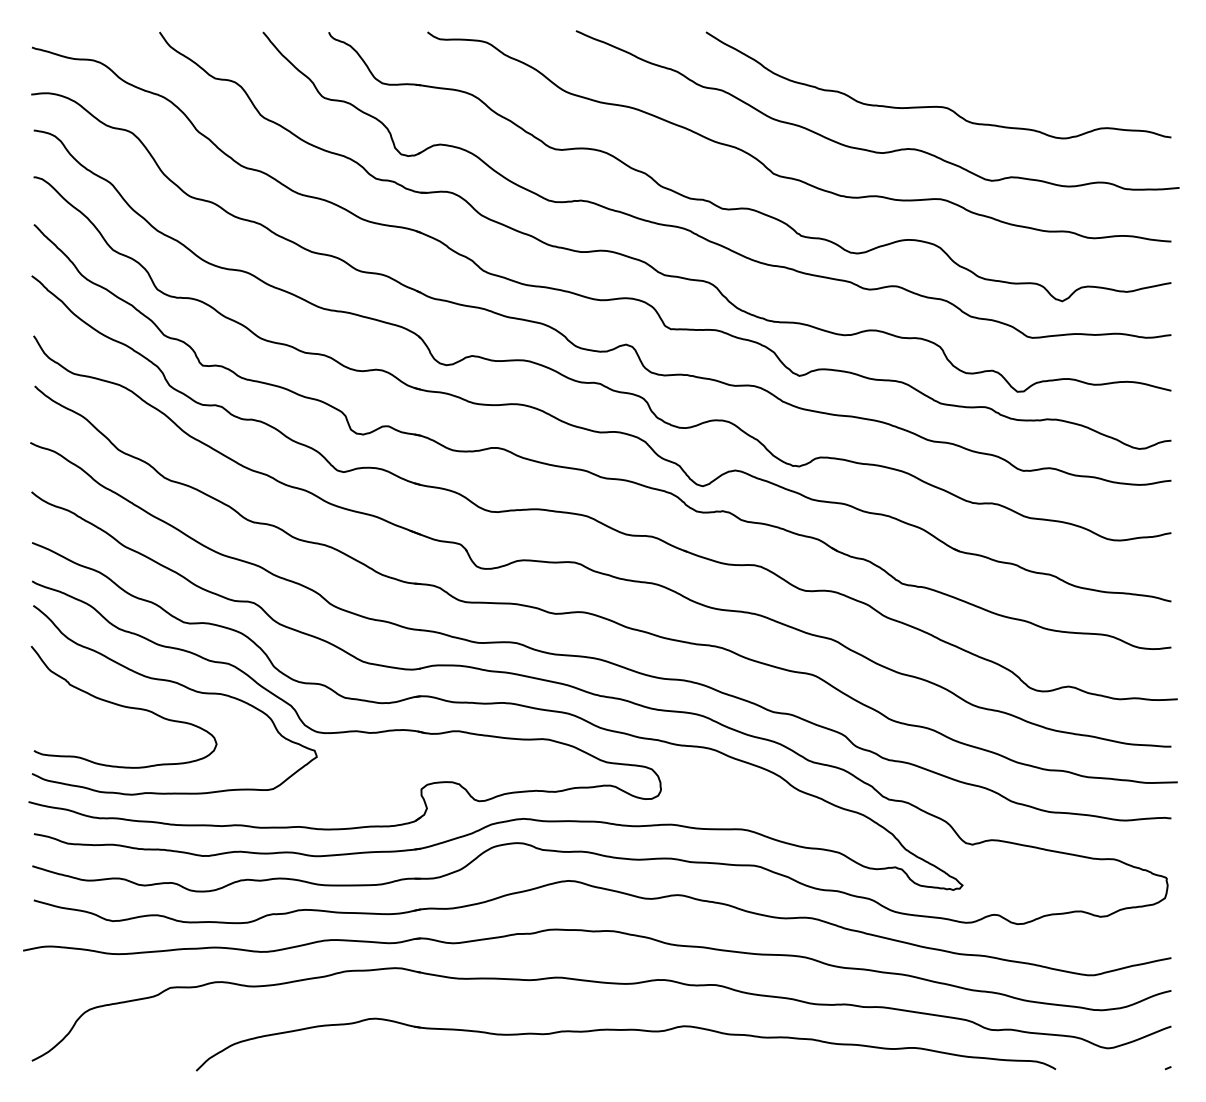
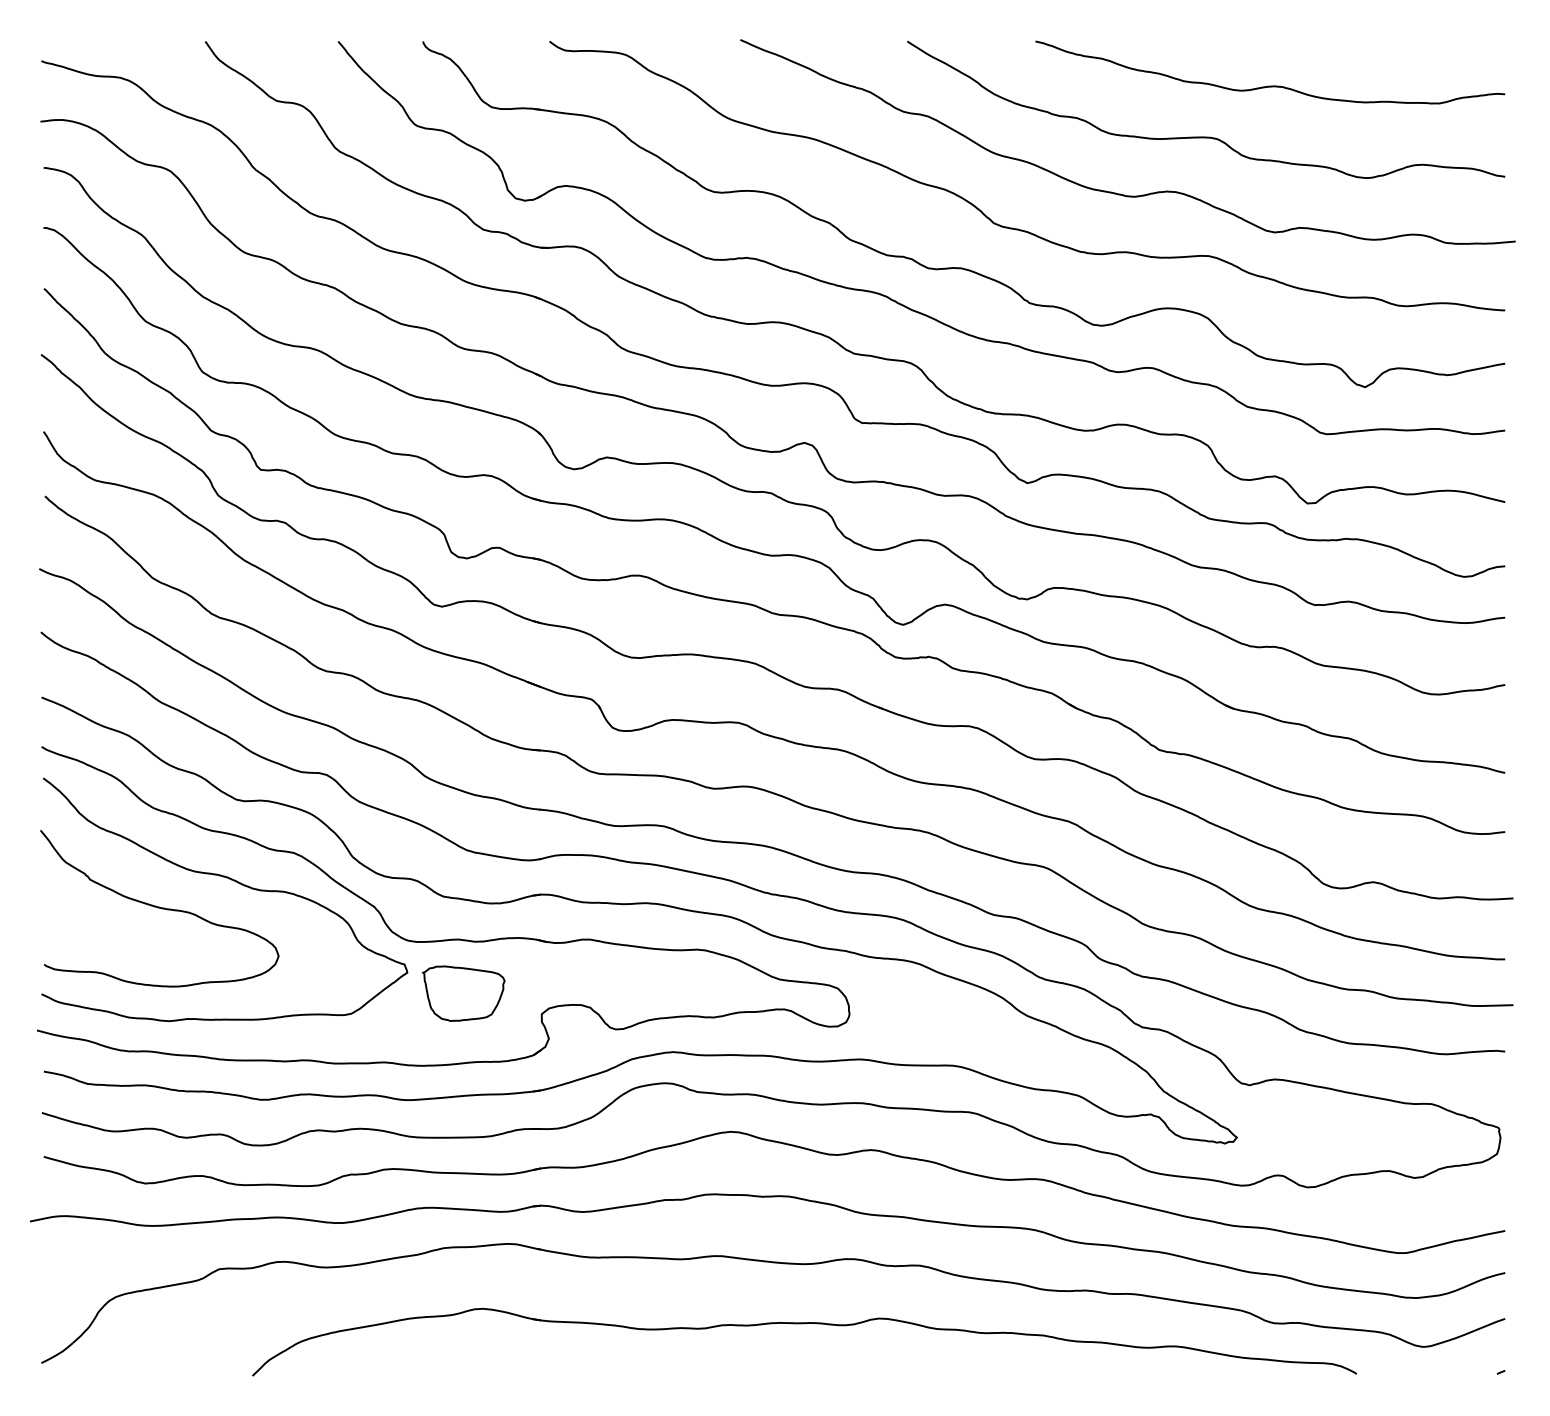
curve: (988, 66) -> (1270, 85), added
part: (360, 773) -> (463, 993), added

